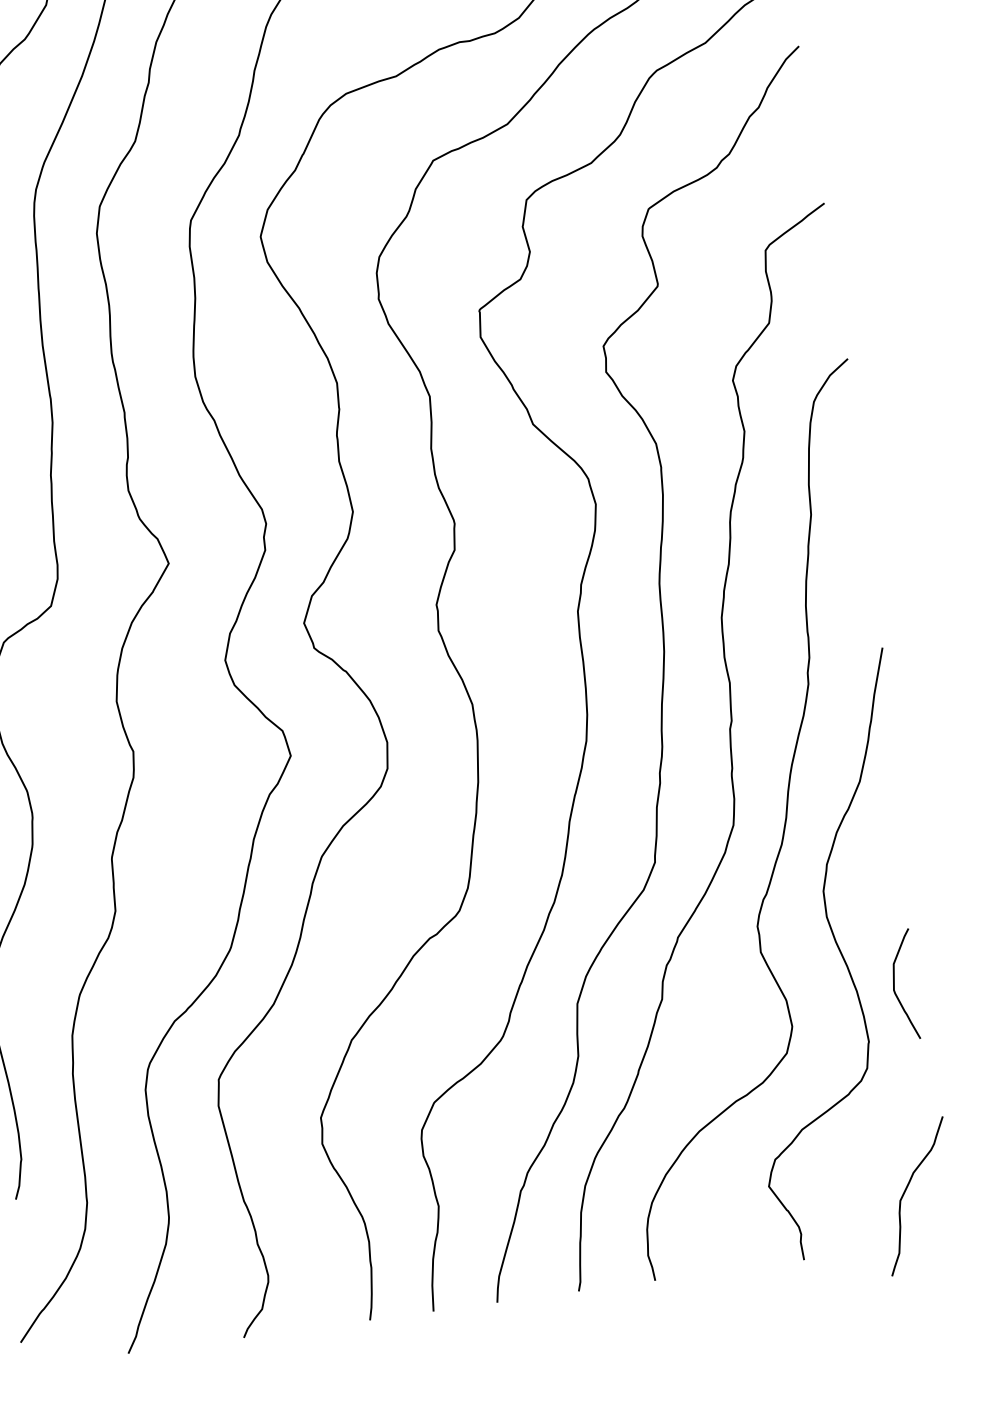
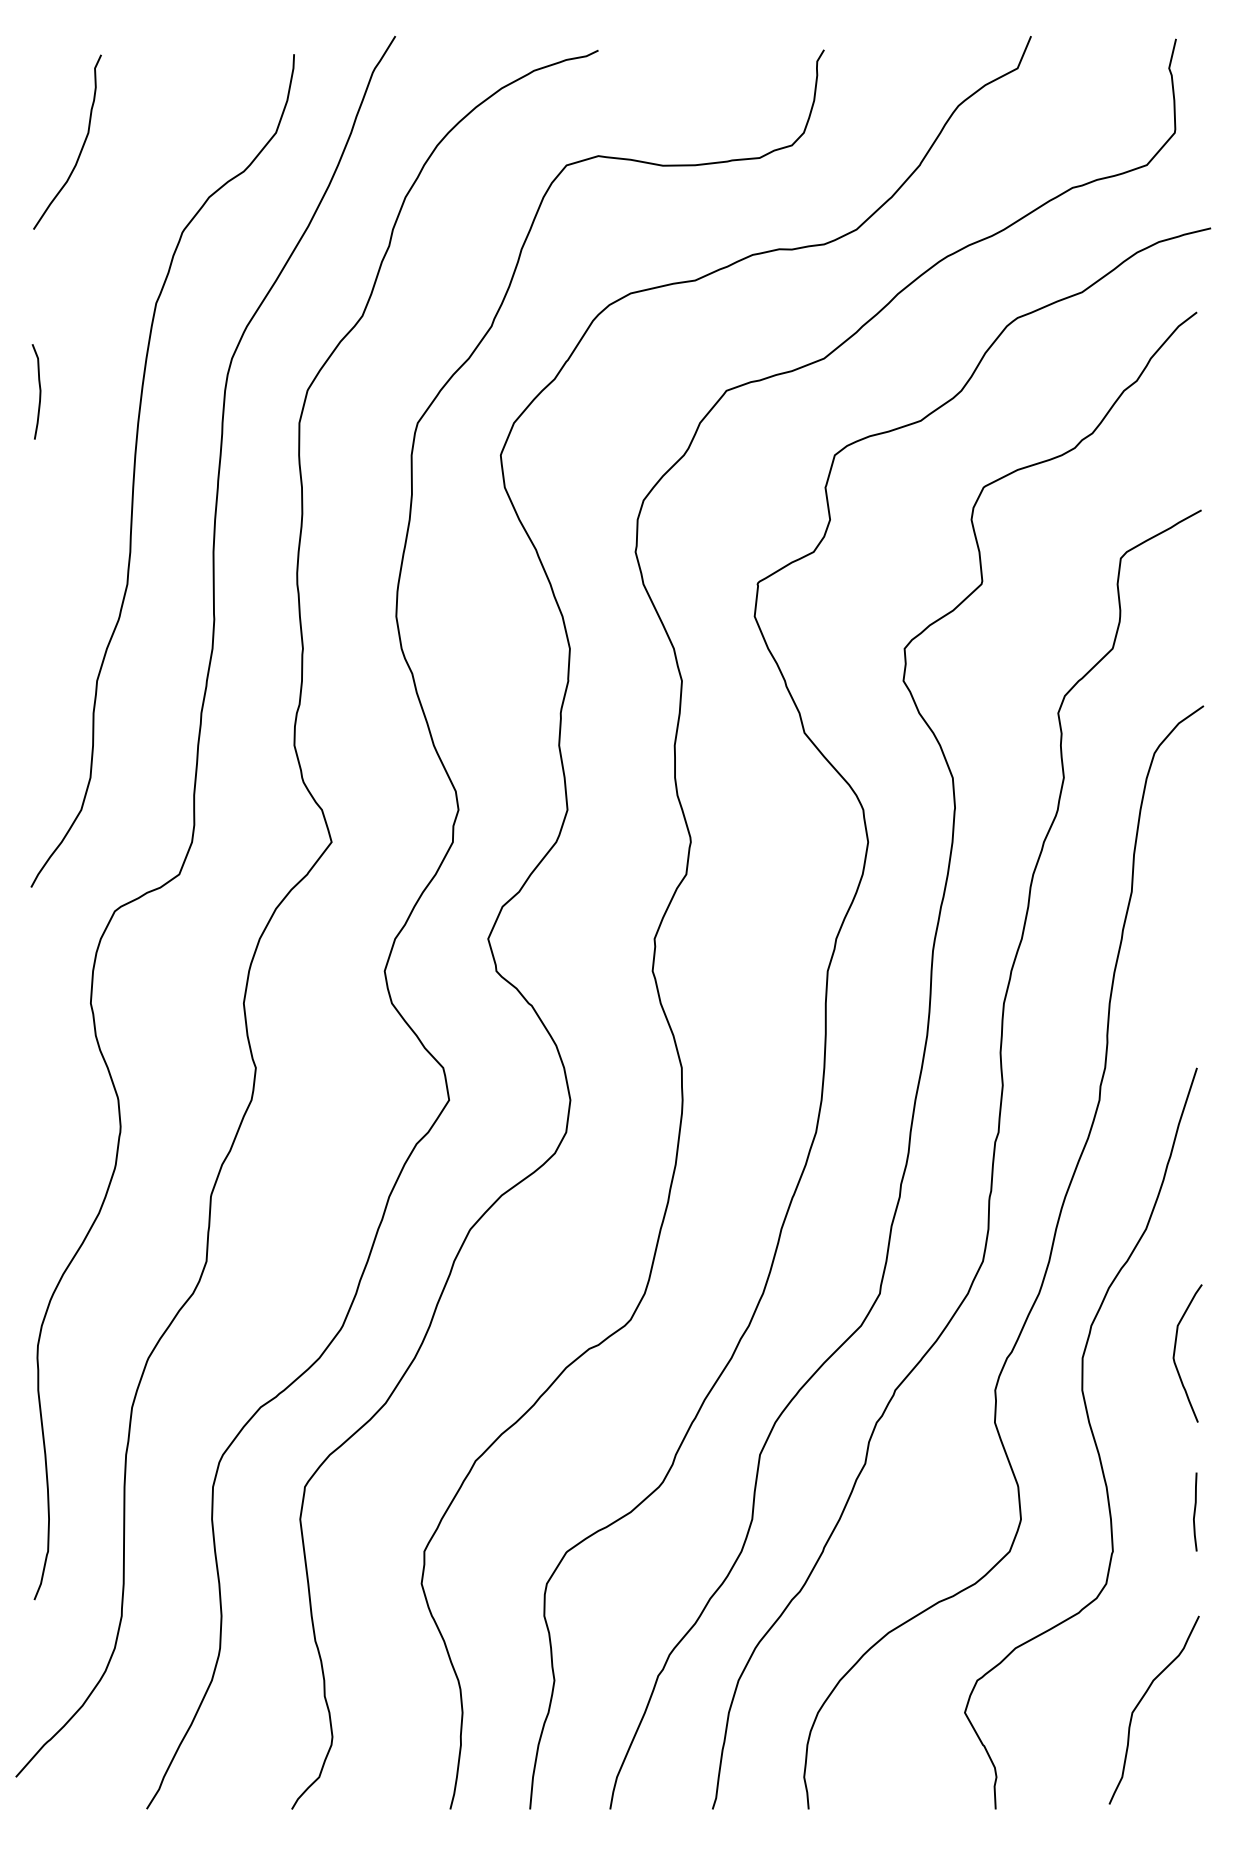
curve: (894, 985) -> (1175, 1352), moved
curve: (930, 1000) -> (1195, 1511), added
curve: (906, 1190) -> (1141, 1701), moved

